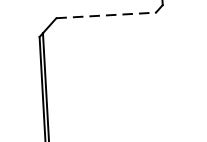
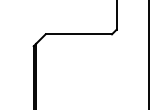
line: (107, 15) -> (79, 34), dashed -> solid

